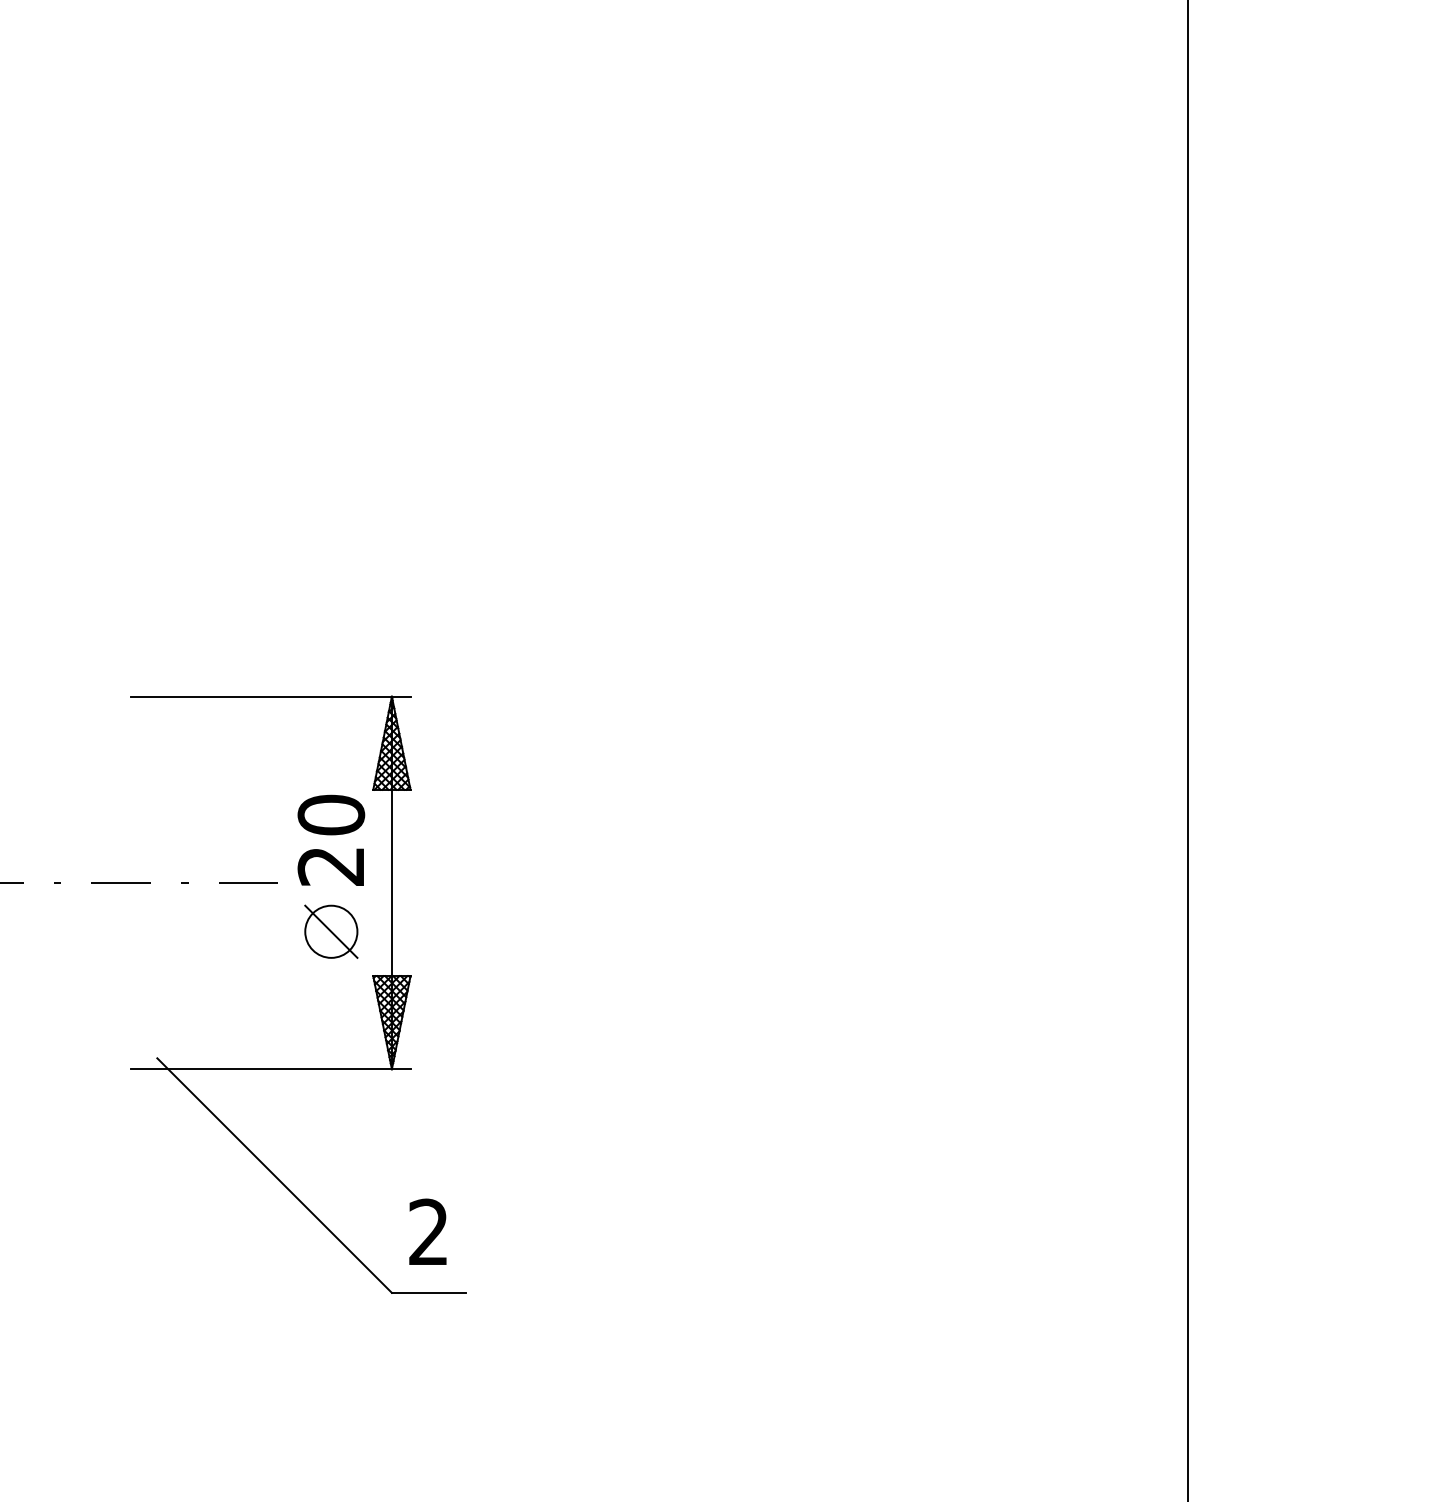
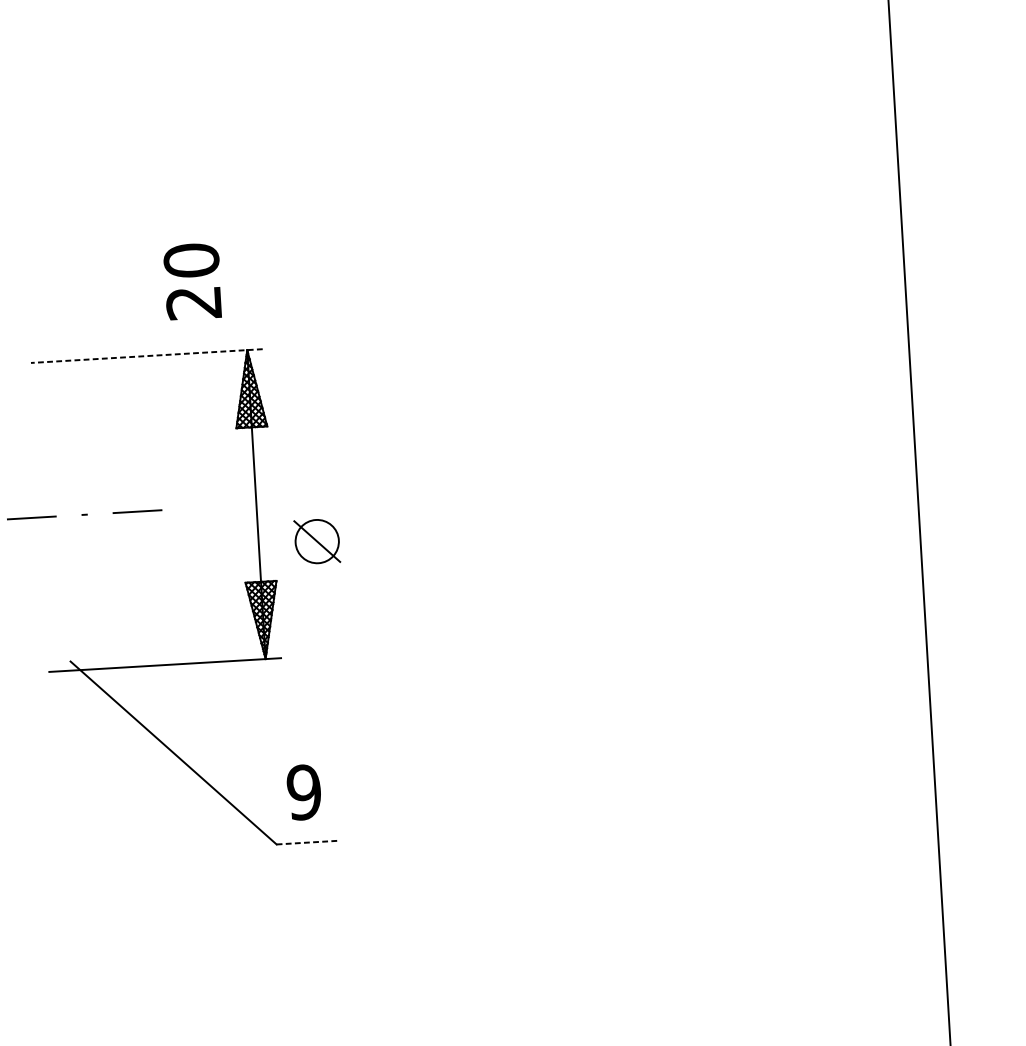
line: (270, 696) -> (146, 355), solid -> dashed
text: (331, 839) -> (192, 280), moved
part: (331, 931) -> (317, 541), moved
text: (428, 1232) -> (304, 792), 2 -> 9
line: (428, 1292) -> (306, 842), solid -> dashed

